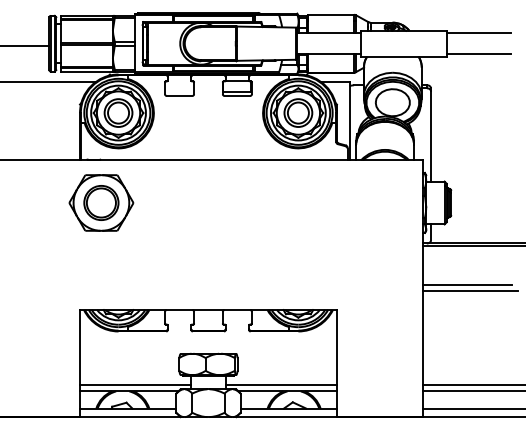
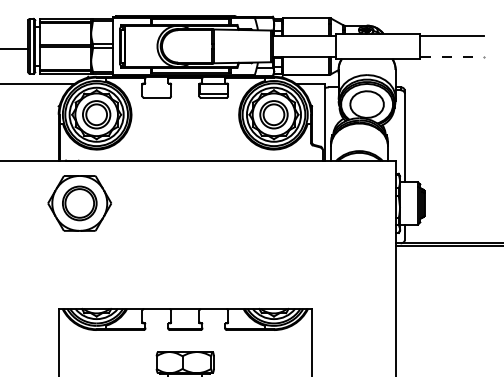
line: (479, 54) -> (452, 57), solid -> dashed
line: (467, 284) -> (440, 283), removed
line: (469, 290) -> (442, 289), removed

